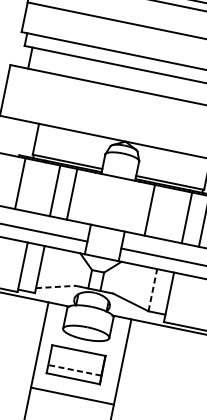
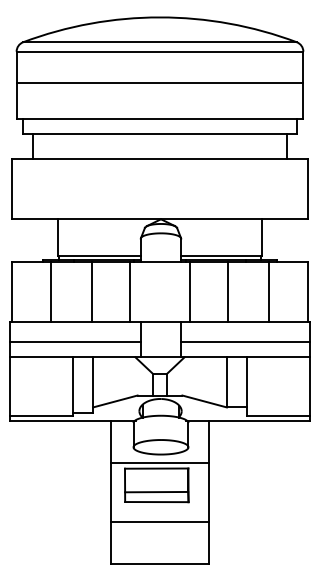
line: (72, 194) -> (130, 291), moved
line: (149, 209) -> (189, 291), moved
line: (186, 217) -> (227, 291), moved
line: (55, 287) -> (115, 401), dashed -> solid
line: (152, 289) -> (226, 381), dashed -> solid
line: (82, 346) -> (159, 463), added
line: (74, 370) -> (156, 492), dashed -> solid

